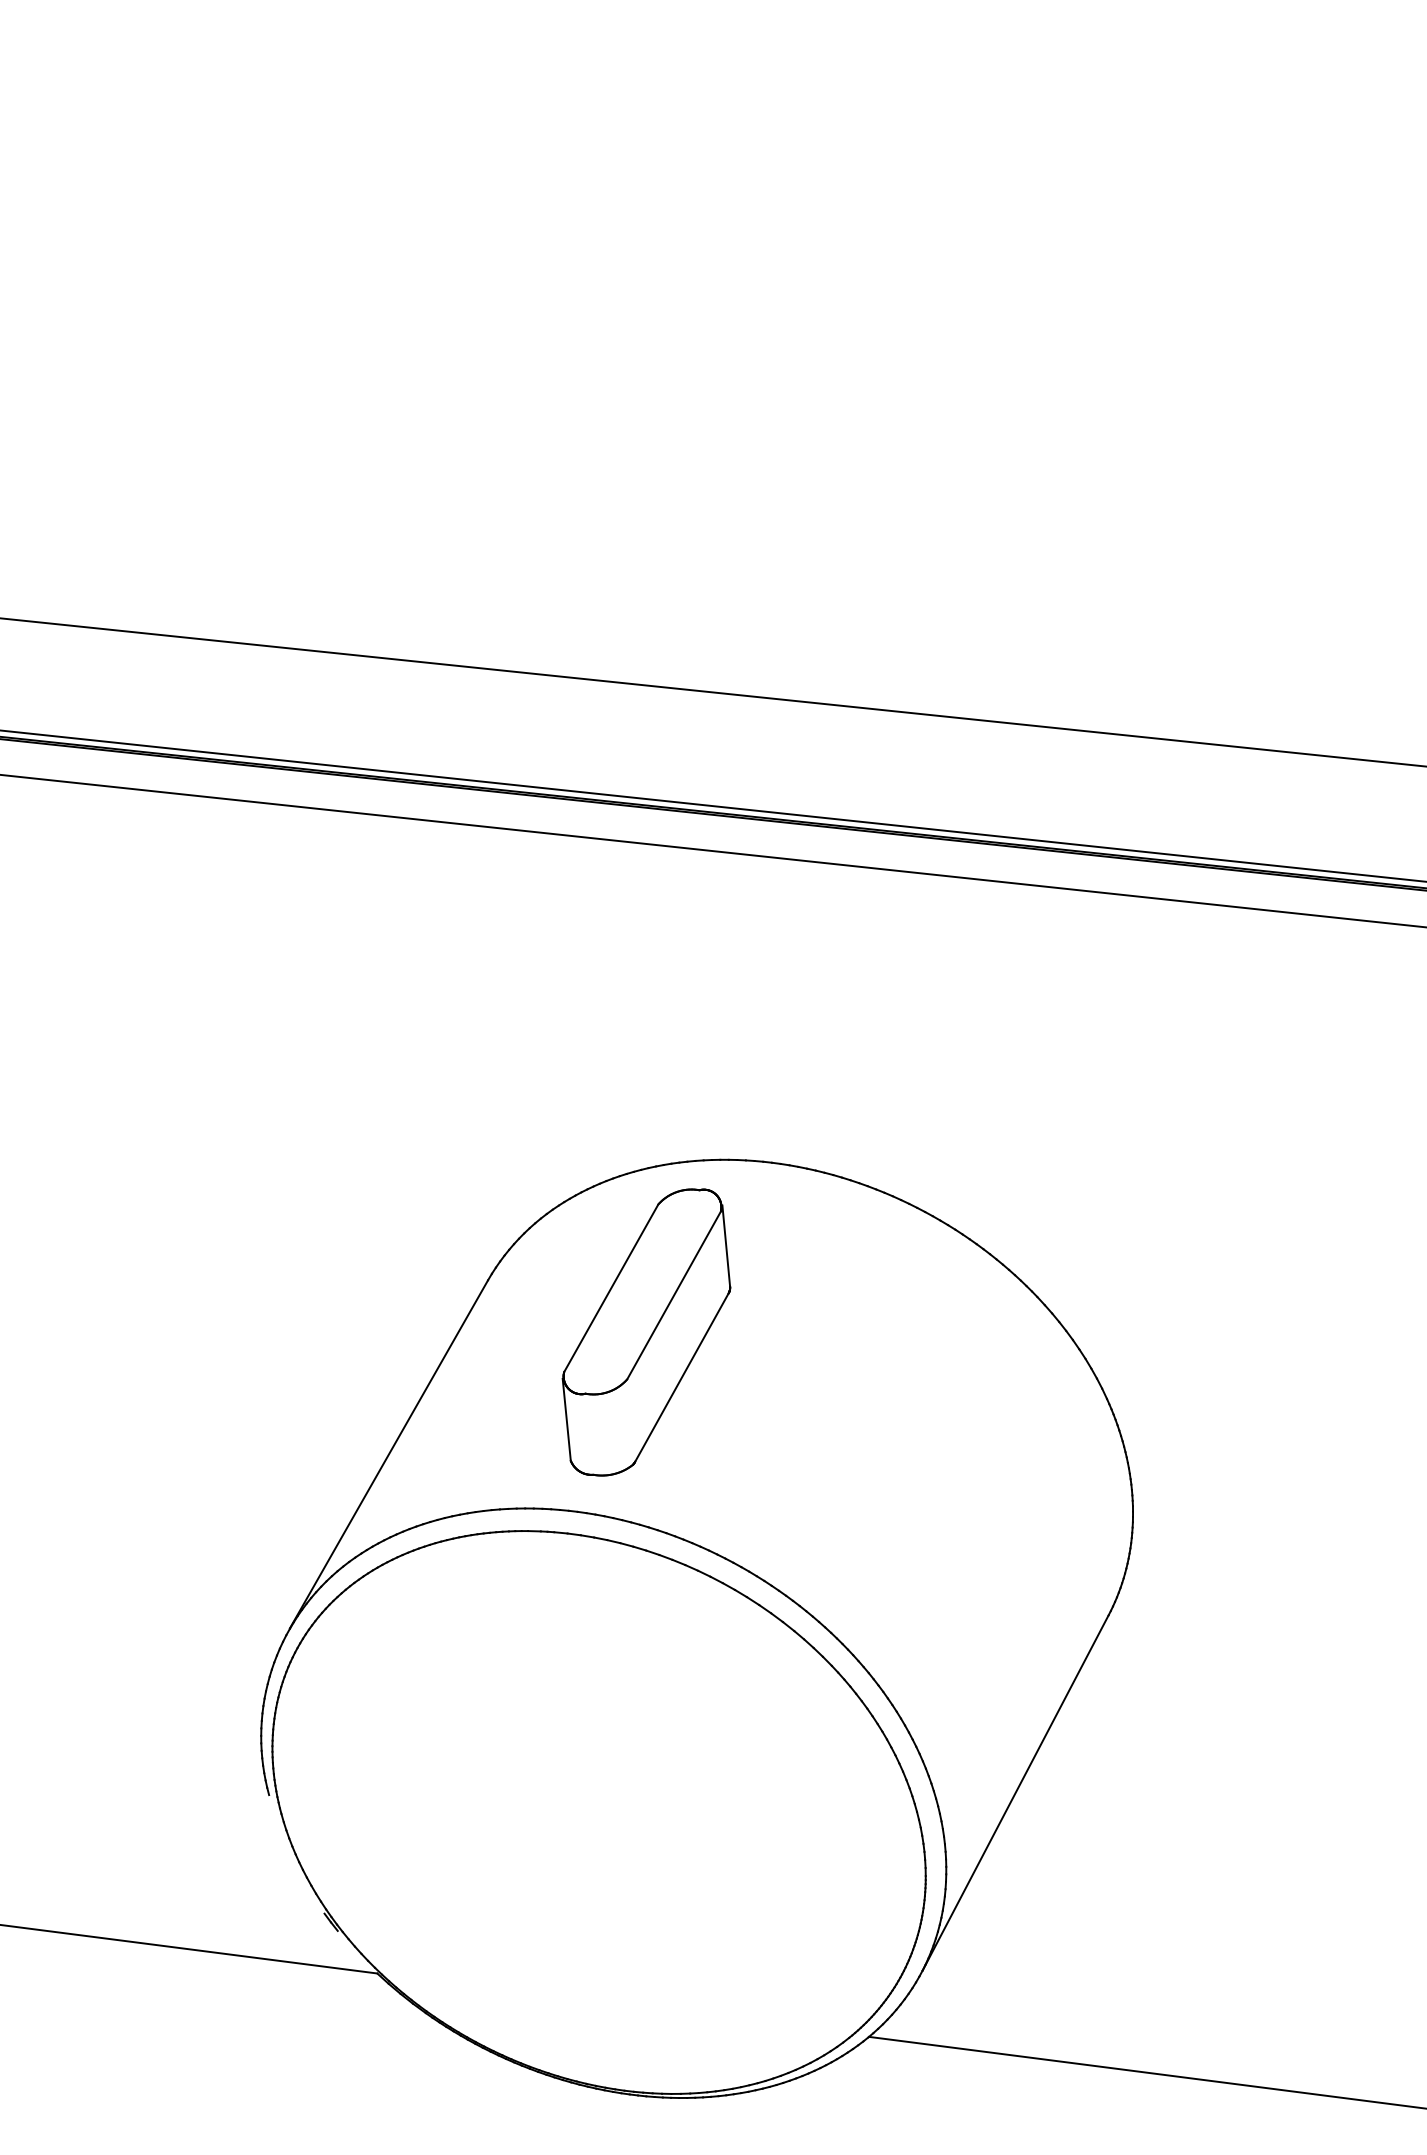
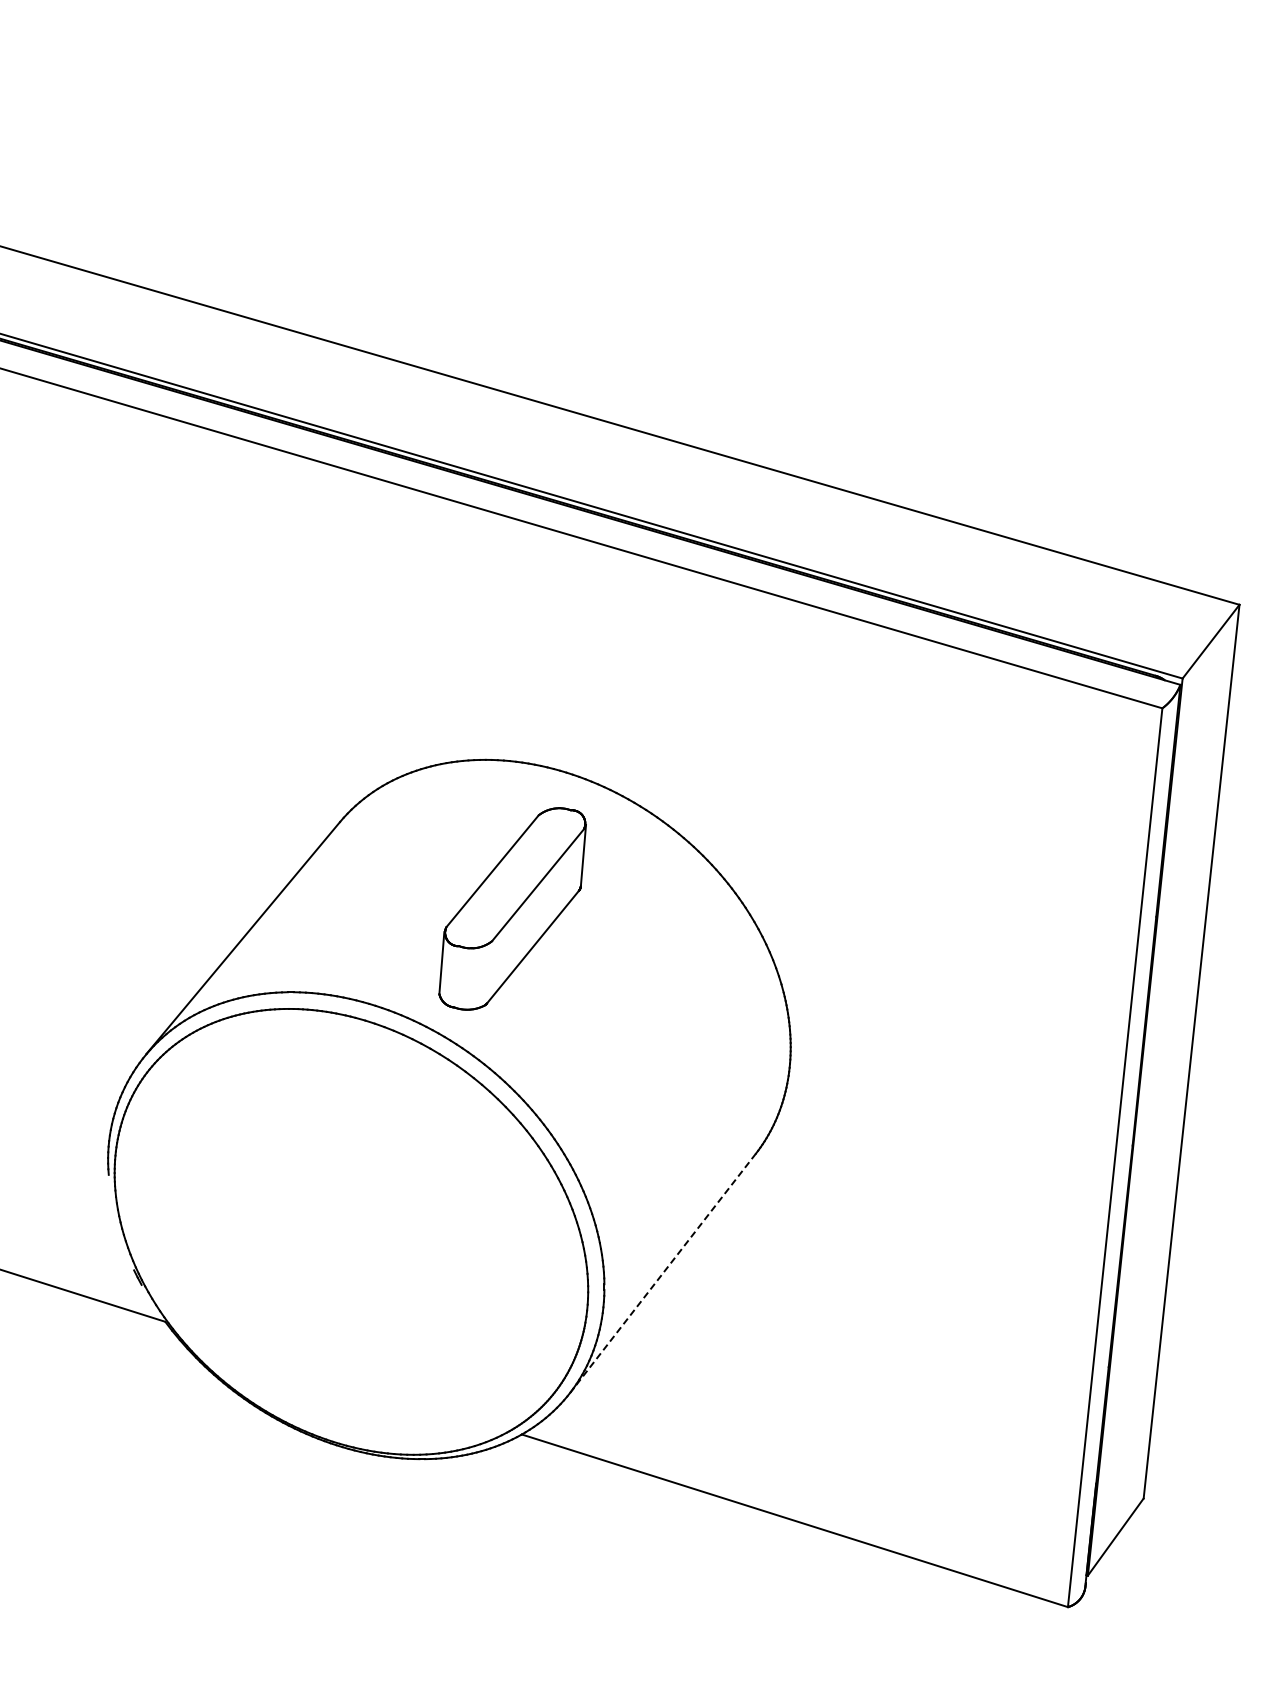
part: (646, 1332) -> (512, 908), moved
line: (1014, 1793) -> (662, 1273), solid -> dashed

